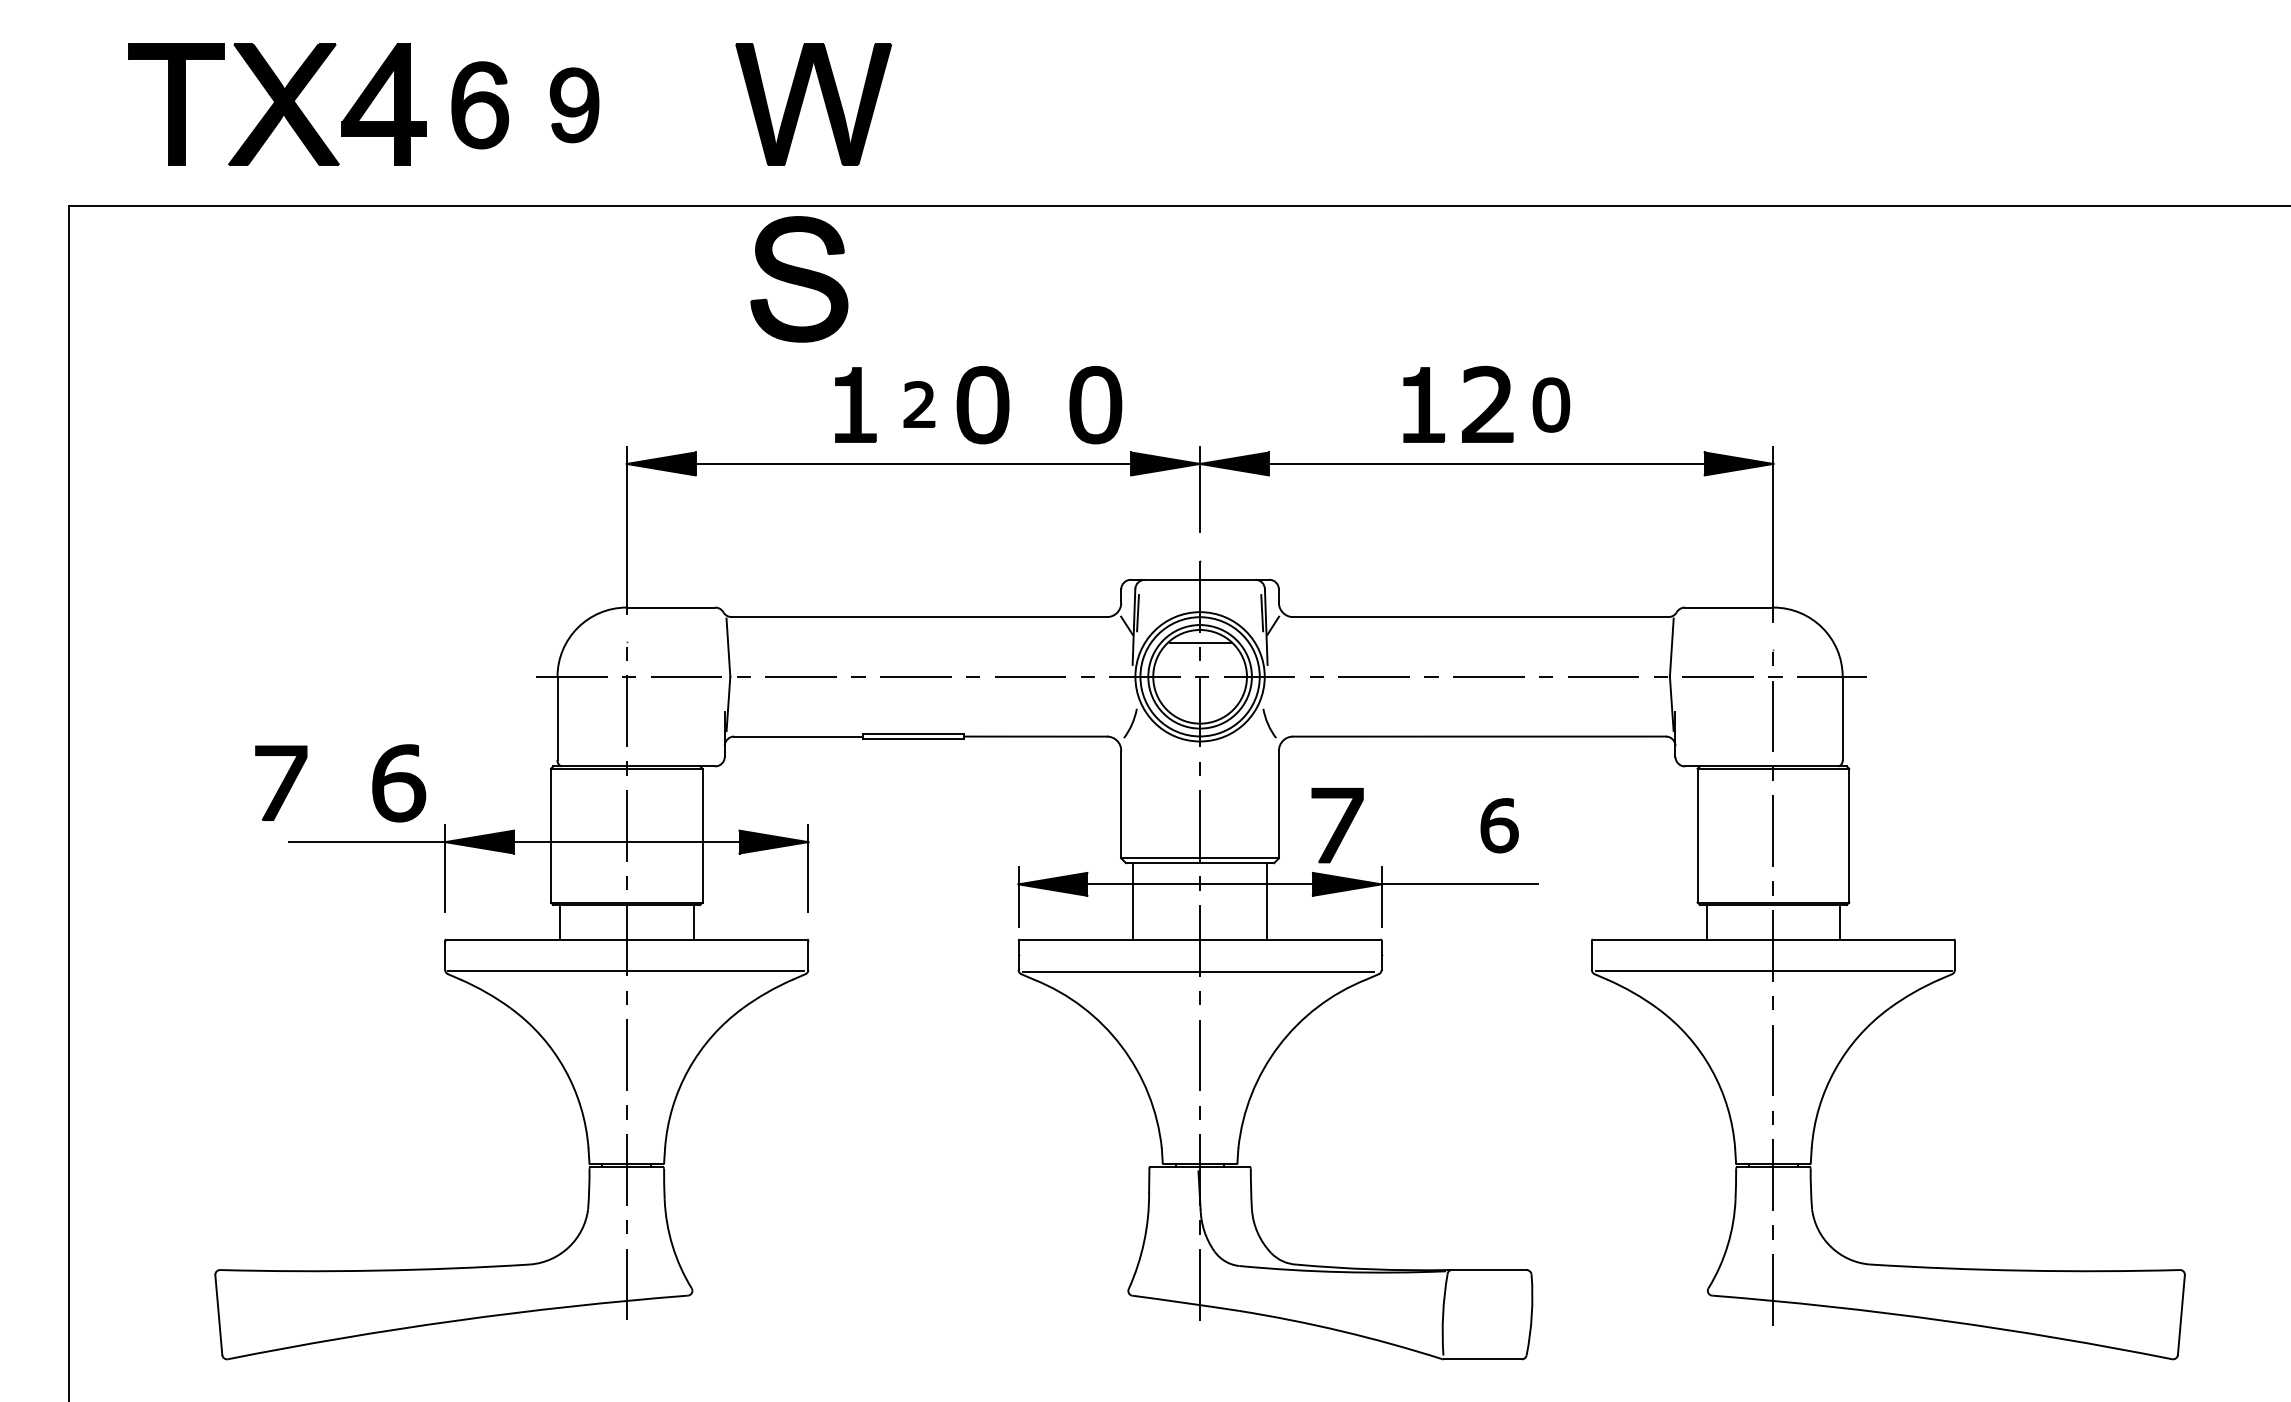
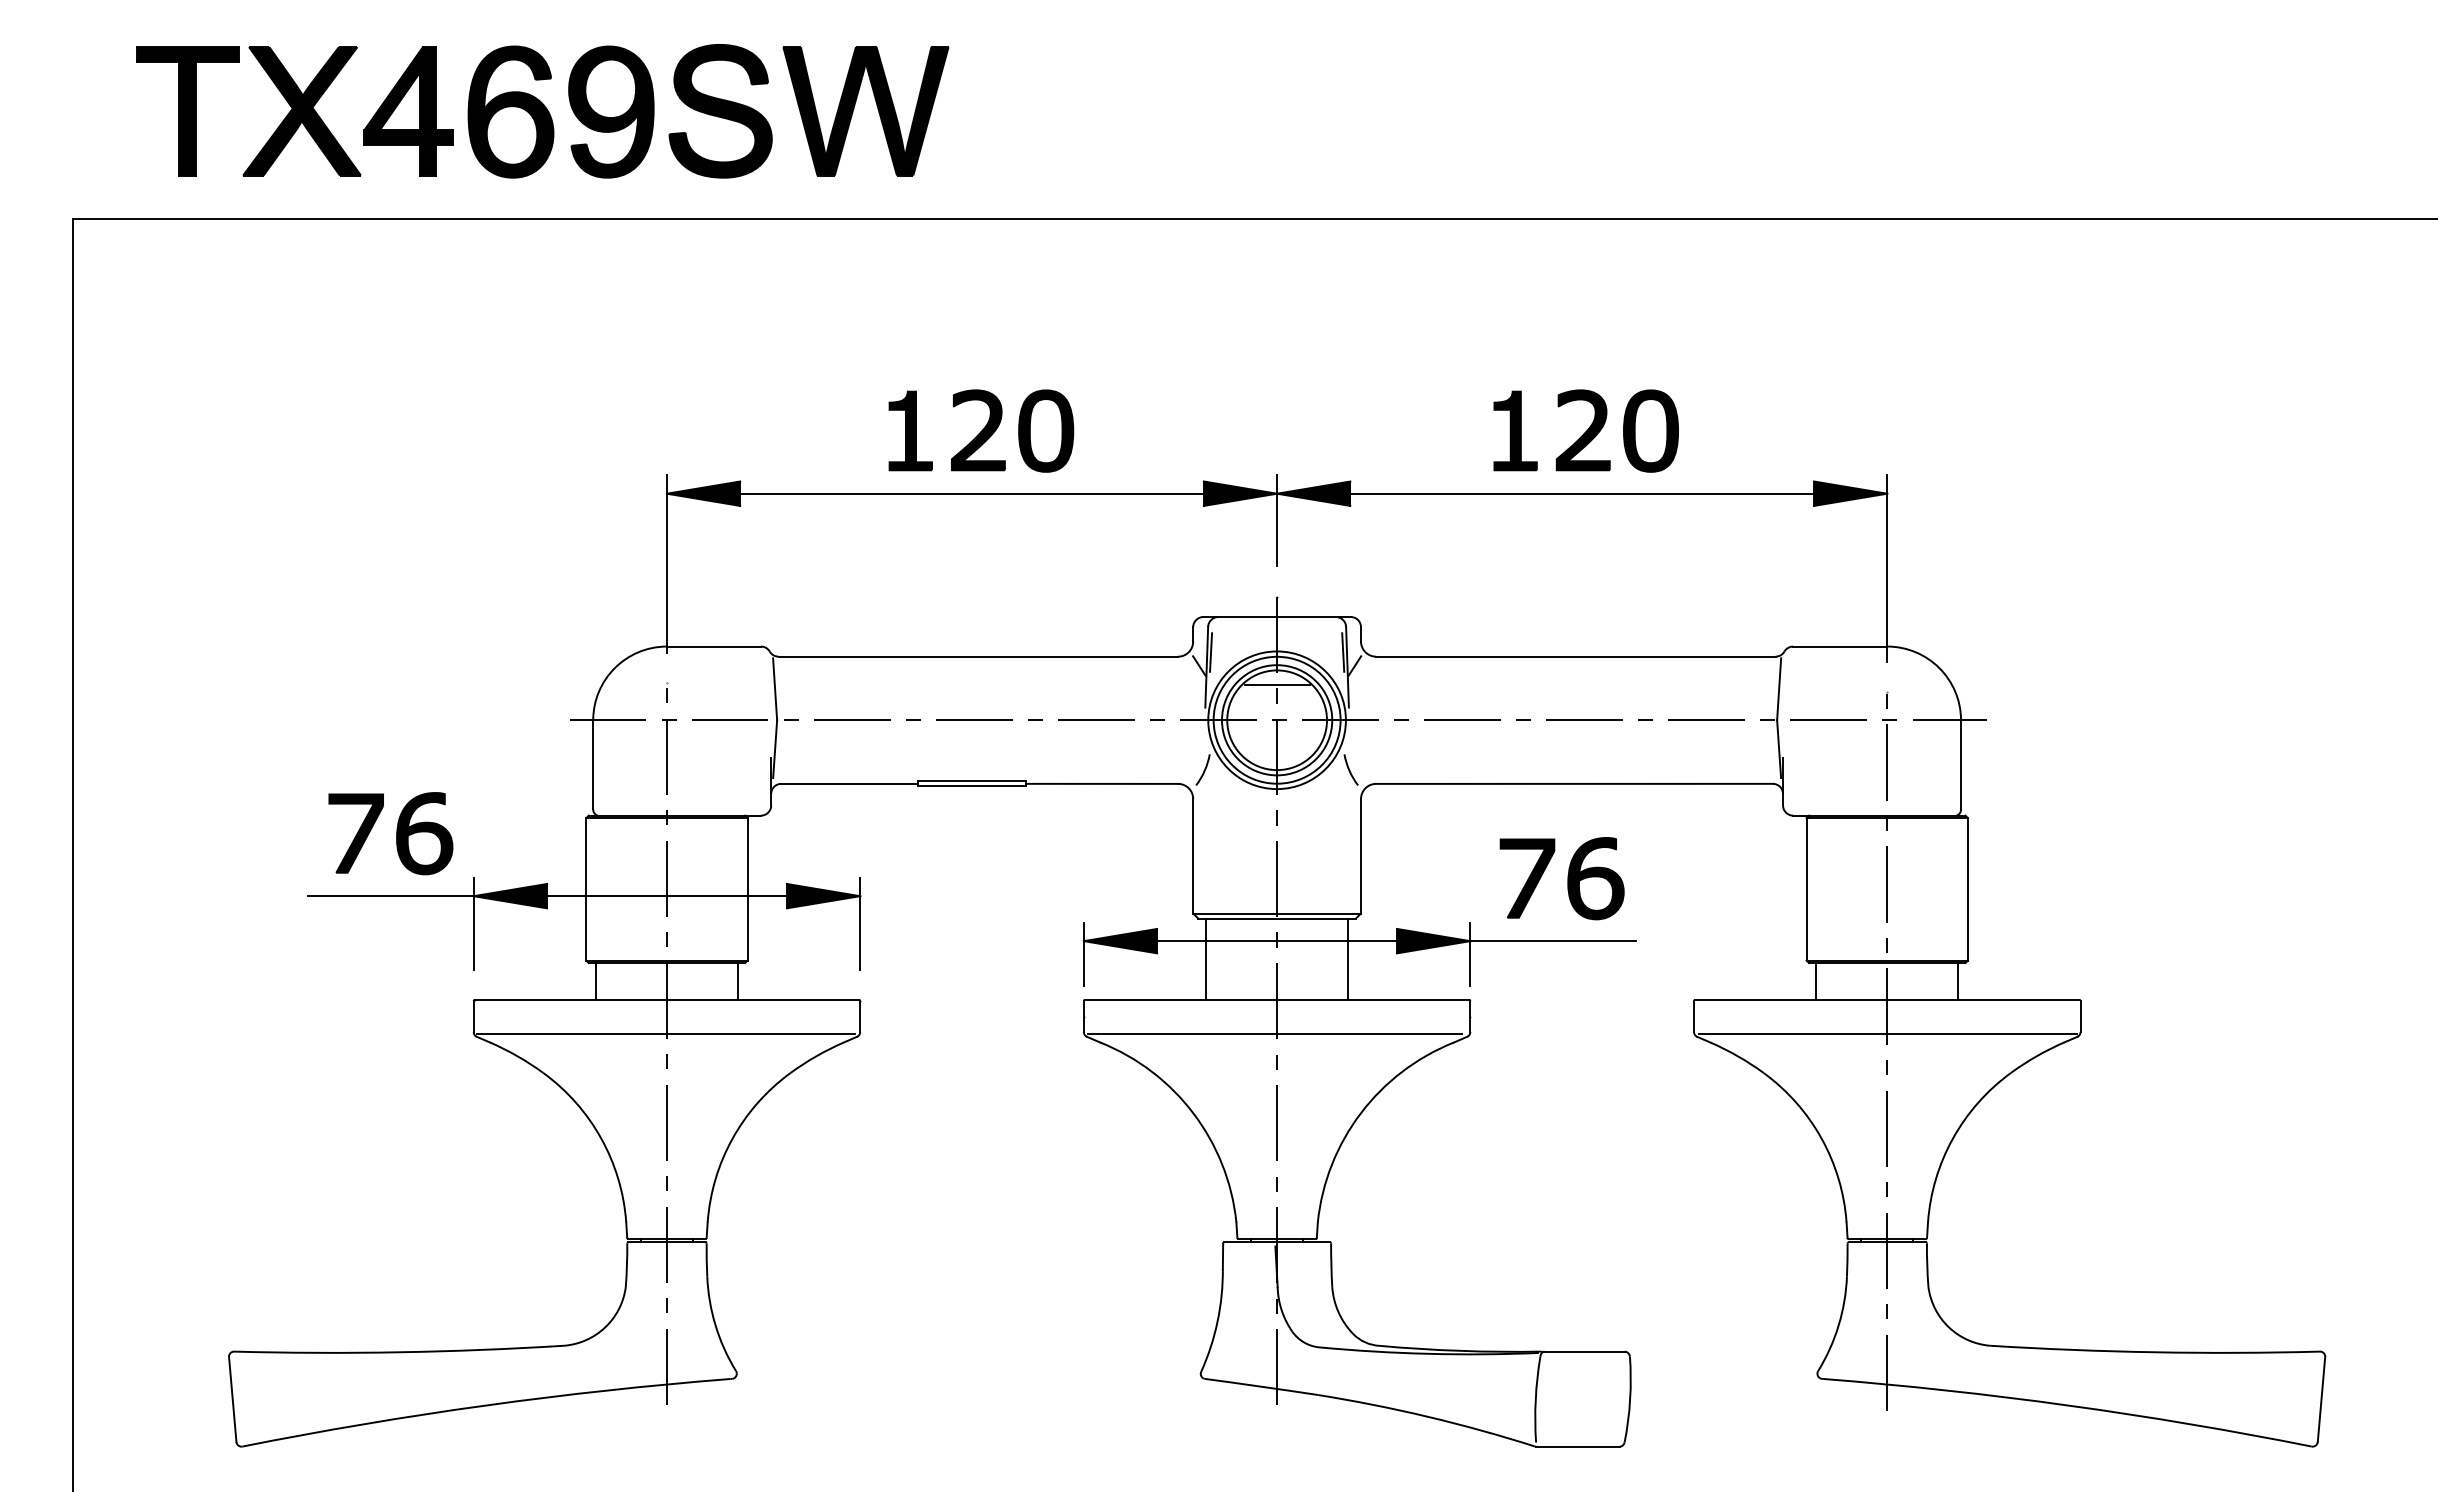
part: (479, 104) -> (510, 111), size x1.43
part: (574, 104) -> (611, 111), size x1.67
part: (799, 279) -> (720, 111), moved
part: (919, 404) -> (978, 430), size x1.67
part: (1096, 404) -> (1166, 430), removed
part: (1550, 404) -> (1650, 430), size x1.43
part: (280, 783) -> (355, 833), moved
part: (1337, 825) -> (1527, 878), moved
part: (1499, 825) -> (1595, 878), size x1.43

